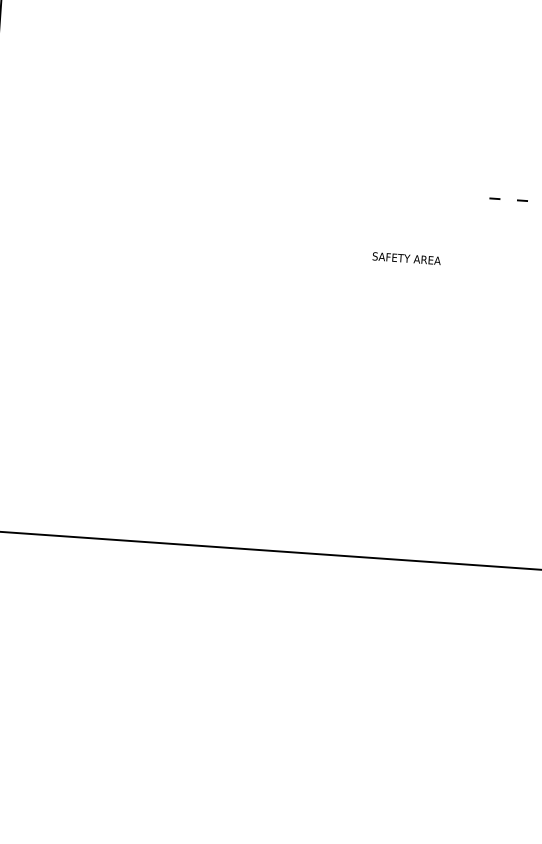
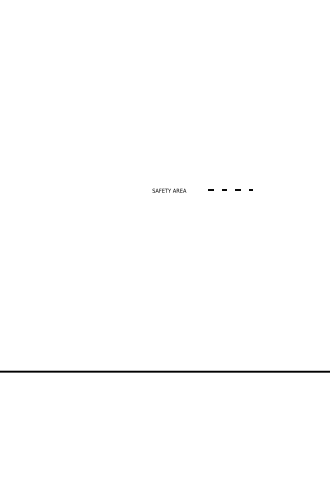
text: (407, 258) -> (169, 190), moved

